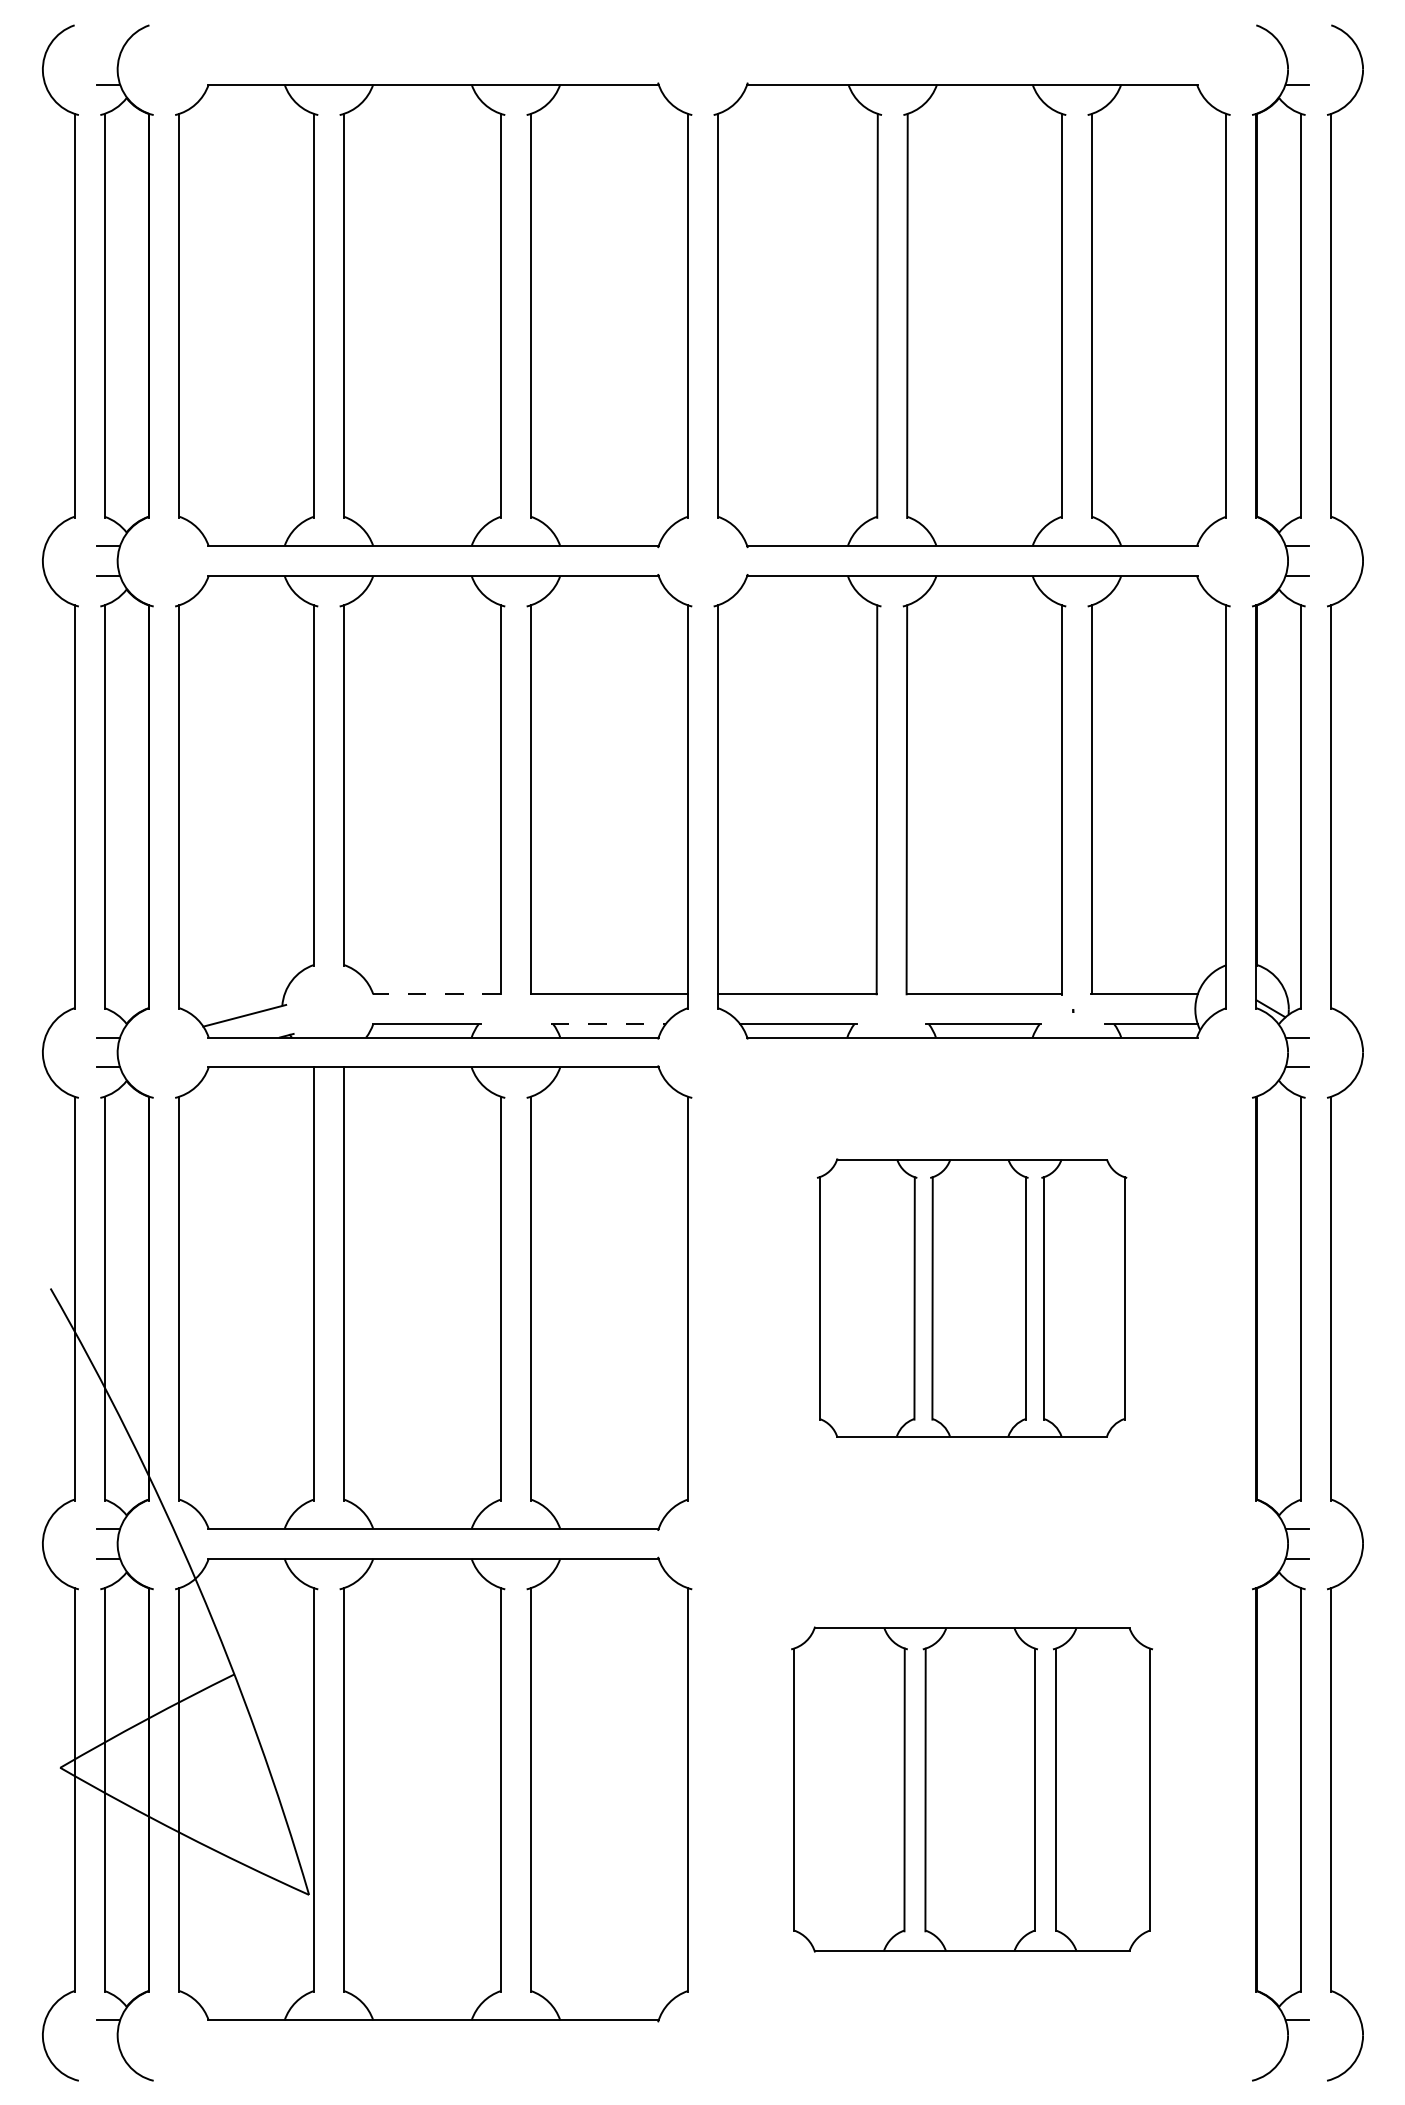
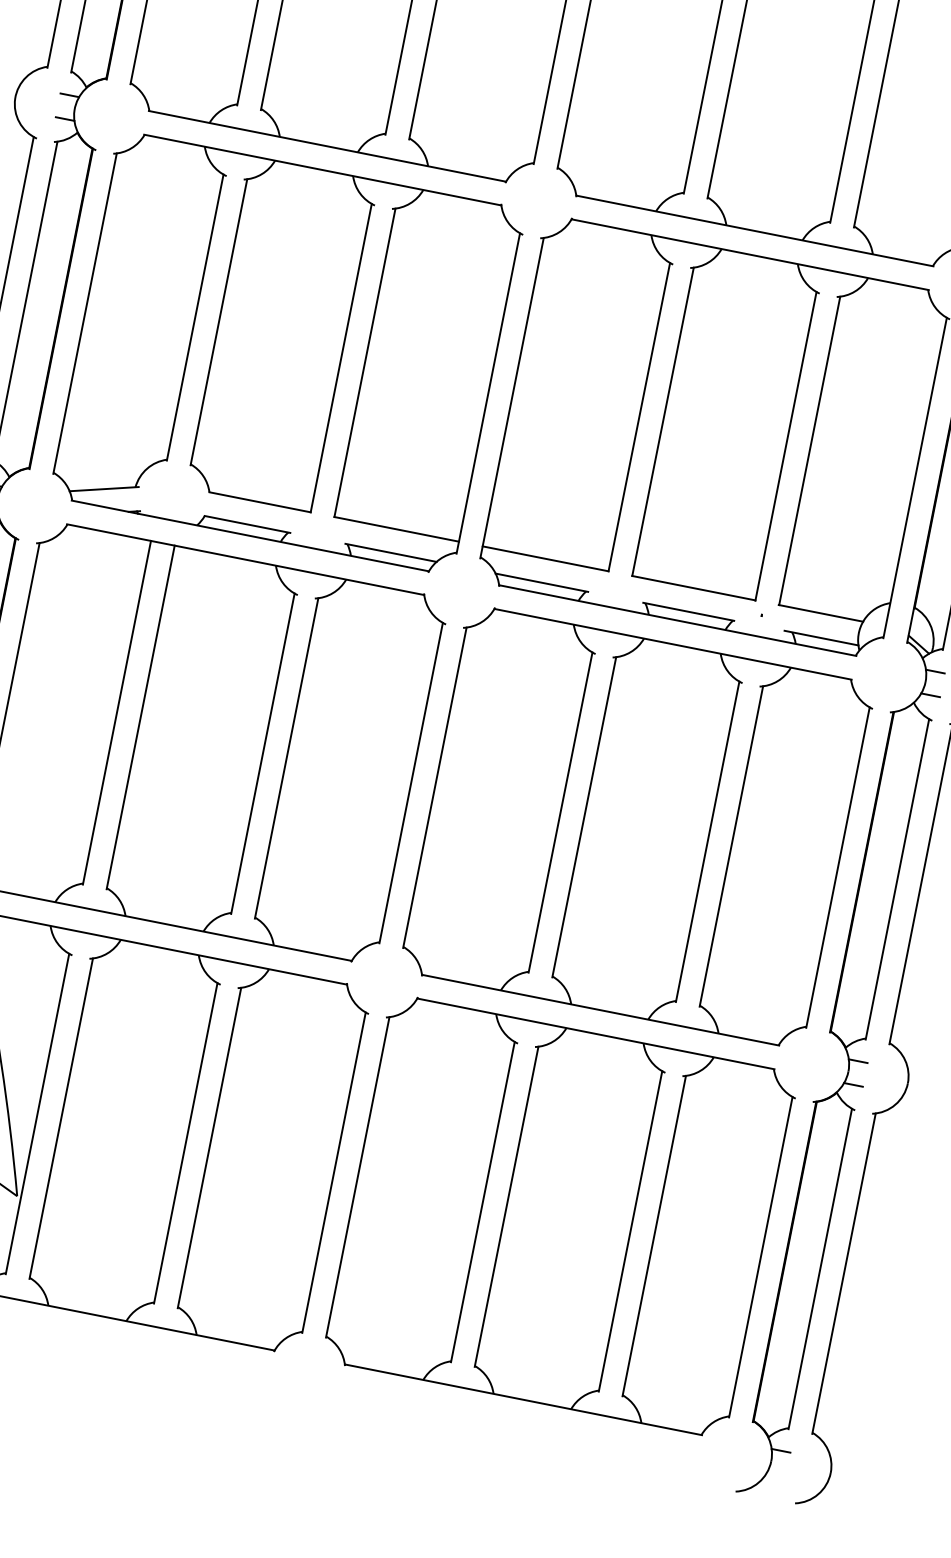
line: (437, 994) -> (260, 502), dashed -> solid
line: (608, 1024) -> (391, 553), dashed -> solid
part: (971, 1297) -> (636, 826), size x1.67
part: (971, 1789) -> (558, 1216), size x1.43

